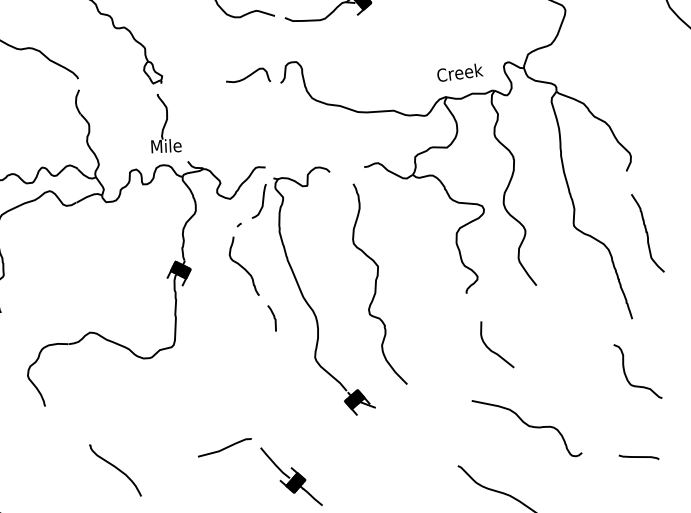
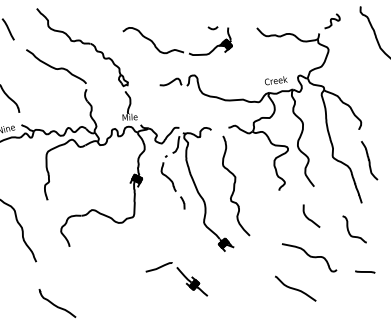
curve: (490, 347) -> (308, 217), moved
curve: (627, 373) -> (349, 230), moved
curve: (115, 468) -> (104, 277), removed

